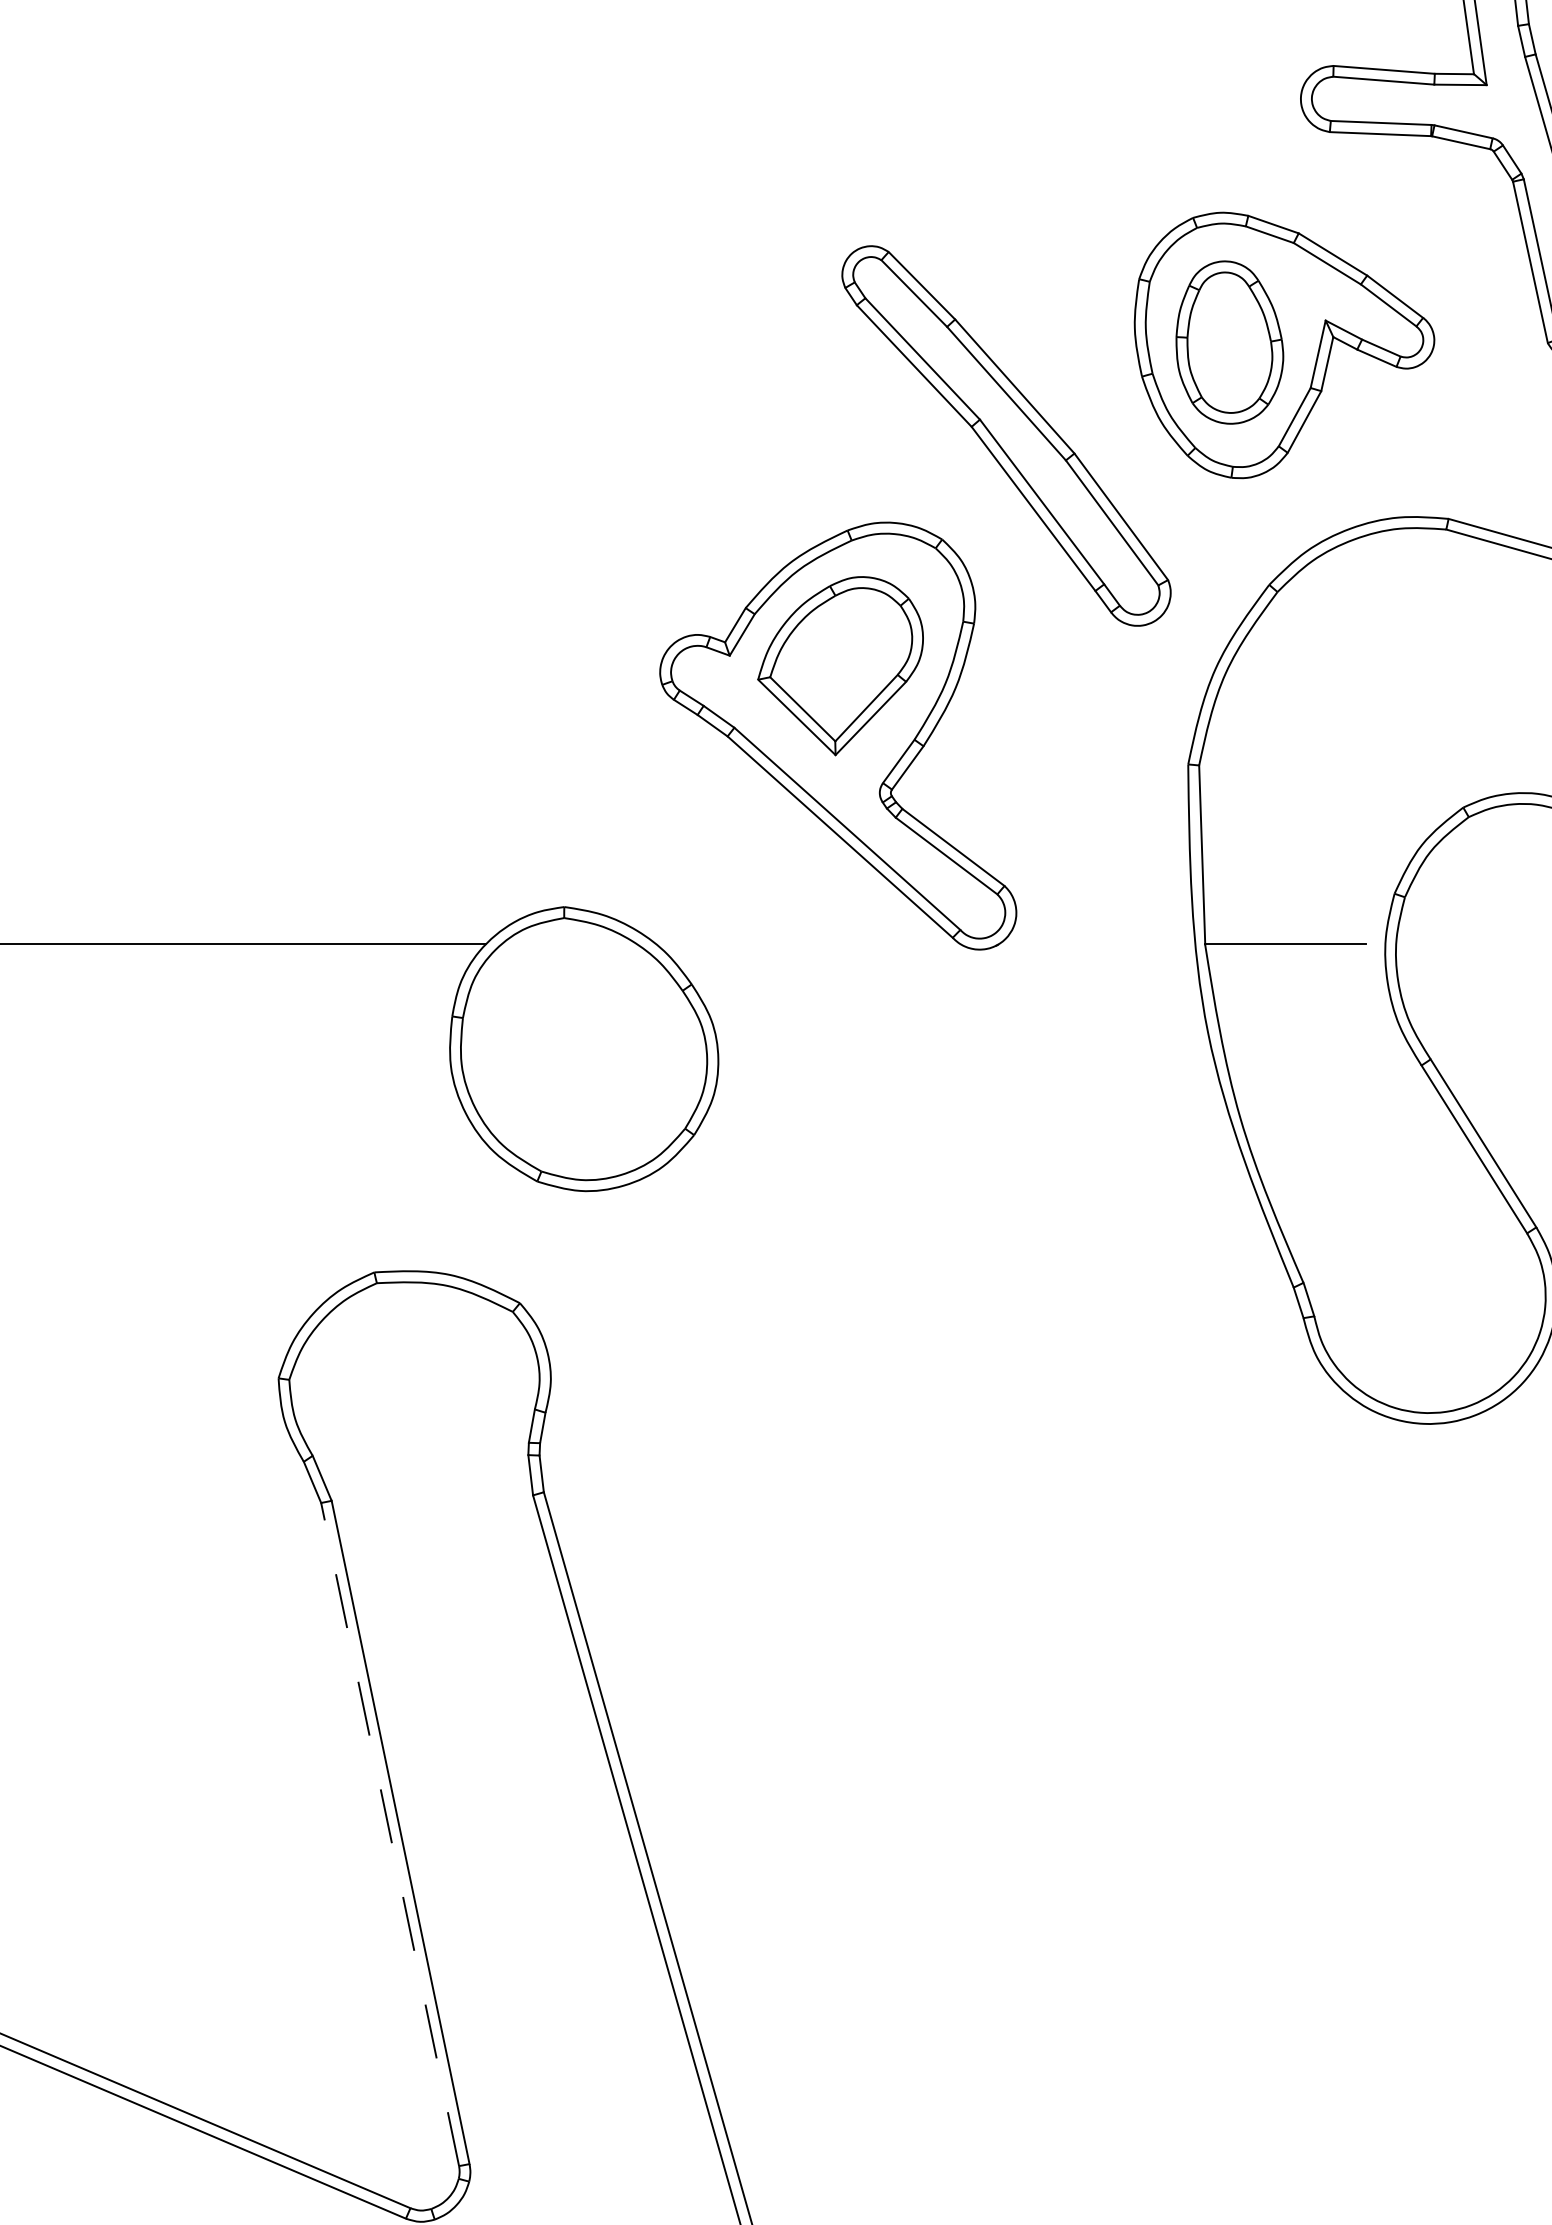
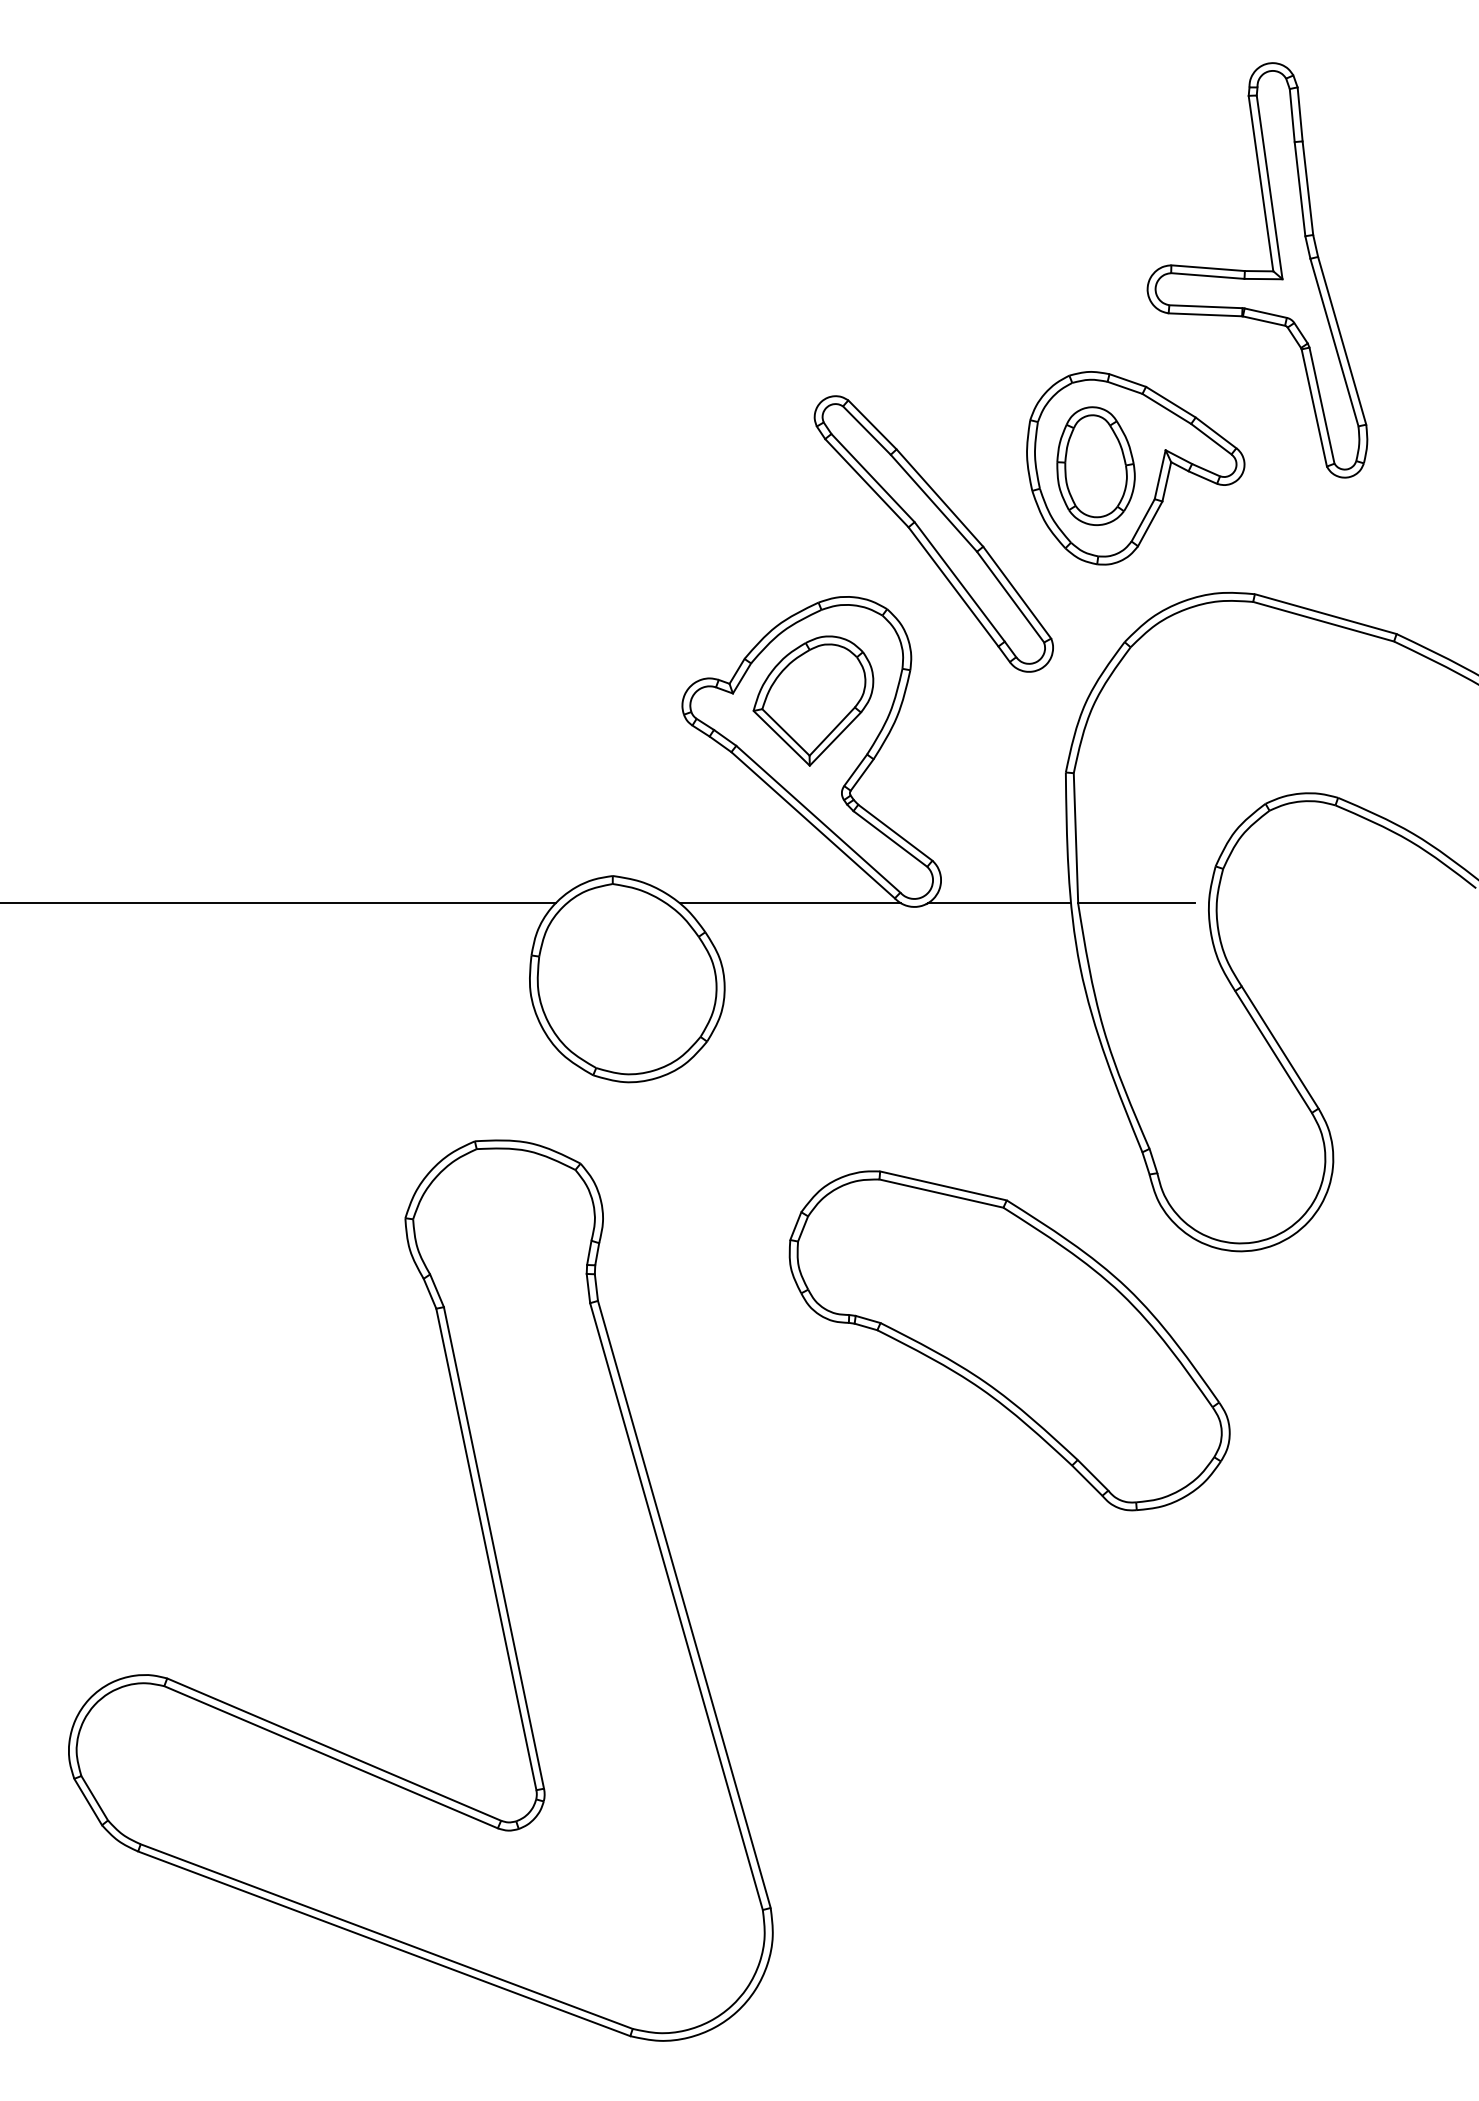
line: (807, 944) -> (789, 903), added
line: (1096, 944) -> (999, 903), added
part: (1110, 1546) -> (1009, 1340), added
line: (390, 1834) -> (486, 1549), dashed -> solid

